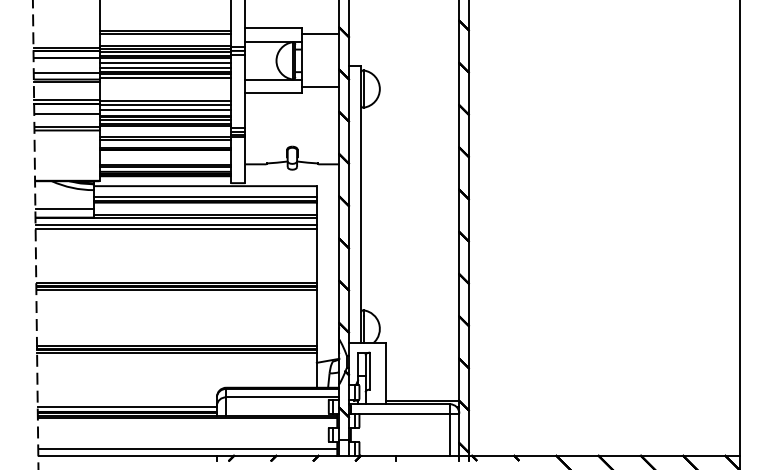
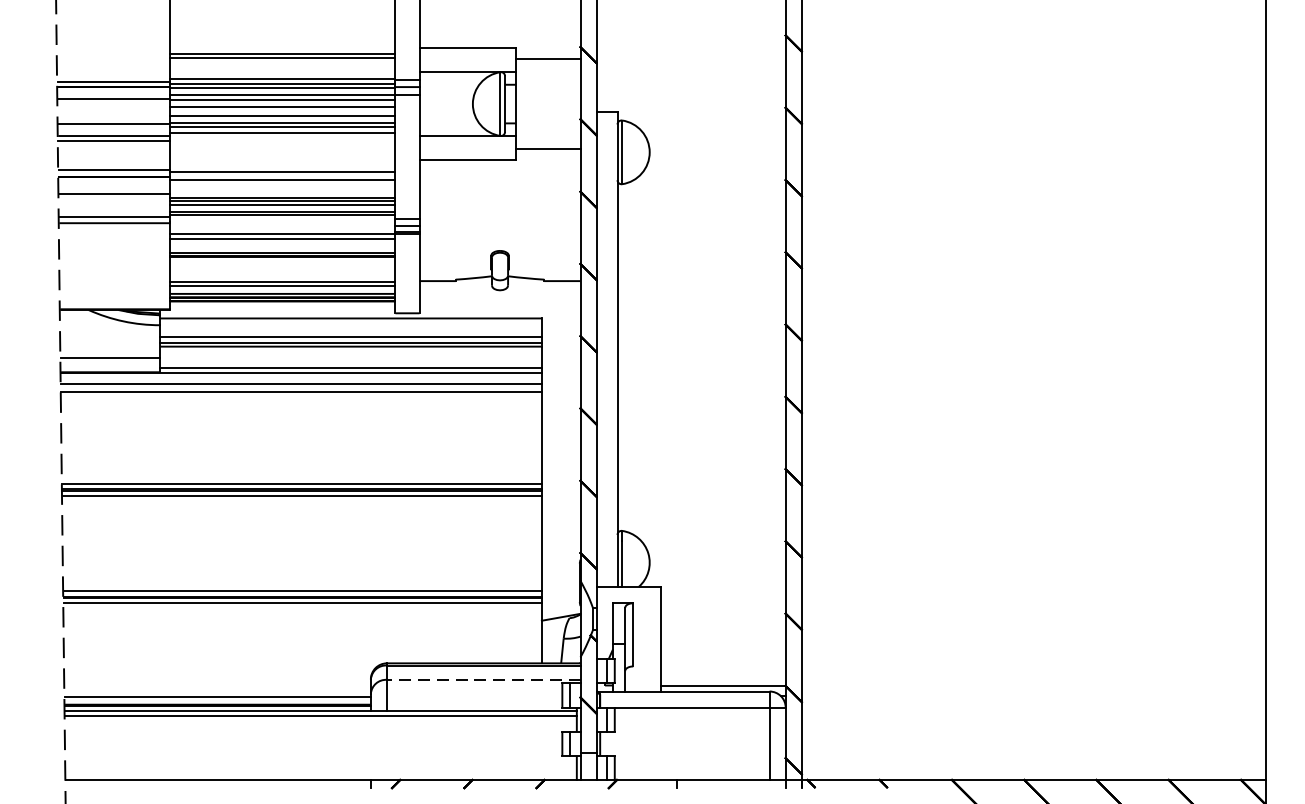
line: (165, 110) -> (282, 188), removed
line: (282, 397) -> (483, 680), solid -> dashed
line: (187, 449) -> (320, 768), removed

